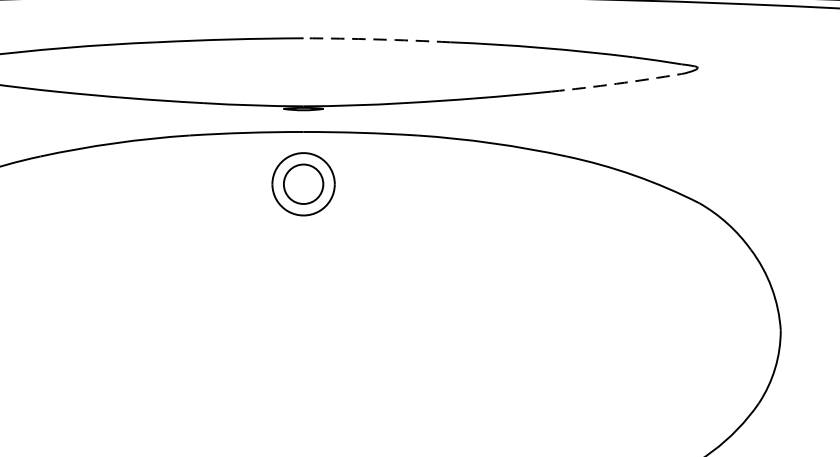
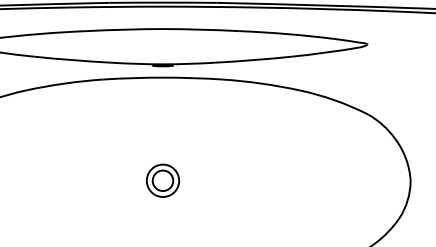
arc: (377, 39) -> (201, 29), dashed -> solid
arc: (616, 83) -> (325, 52), dashed -> solid
part: (302, 183) -> (162, 180), moved

